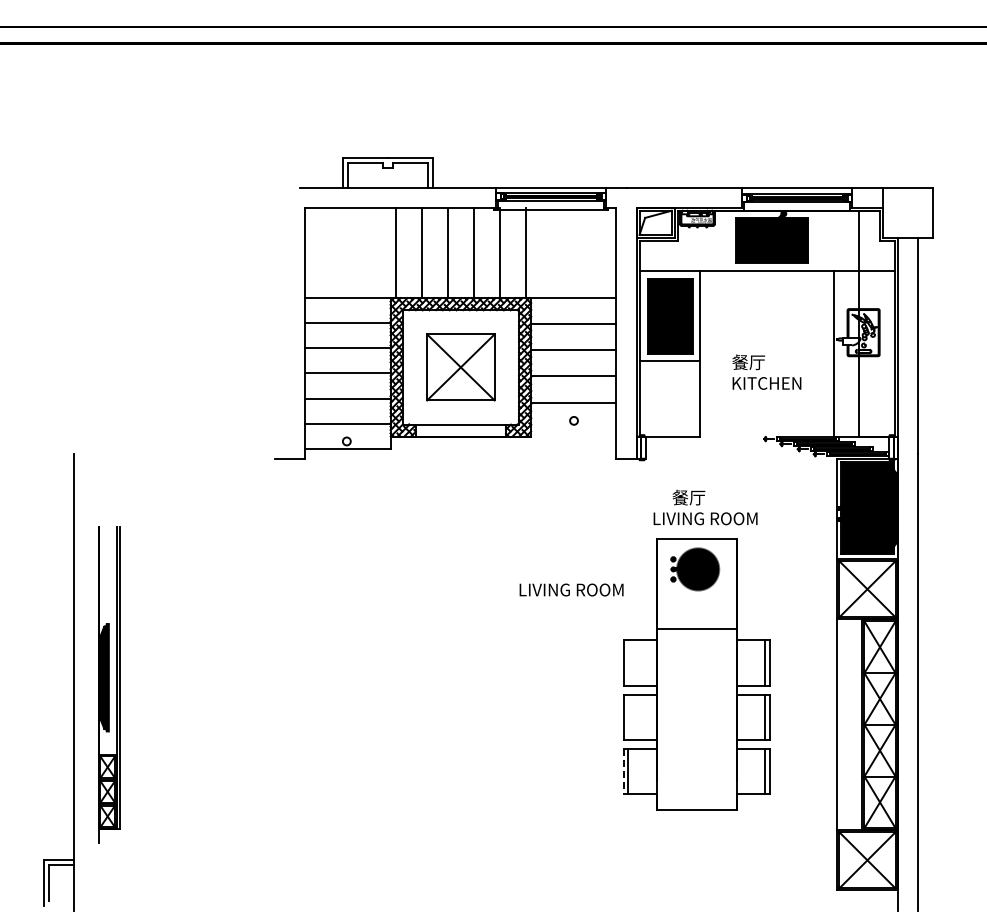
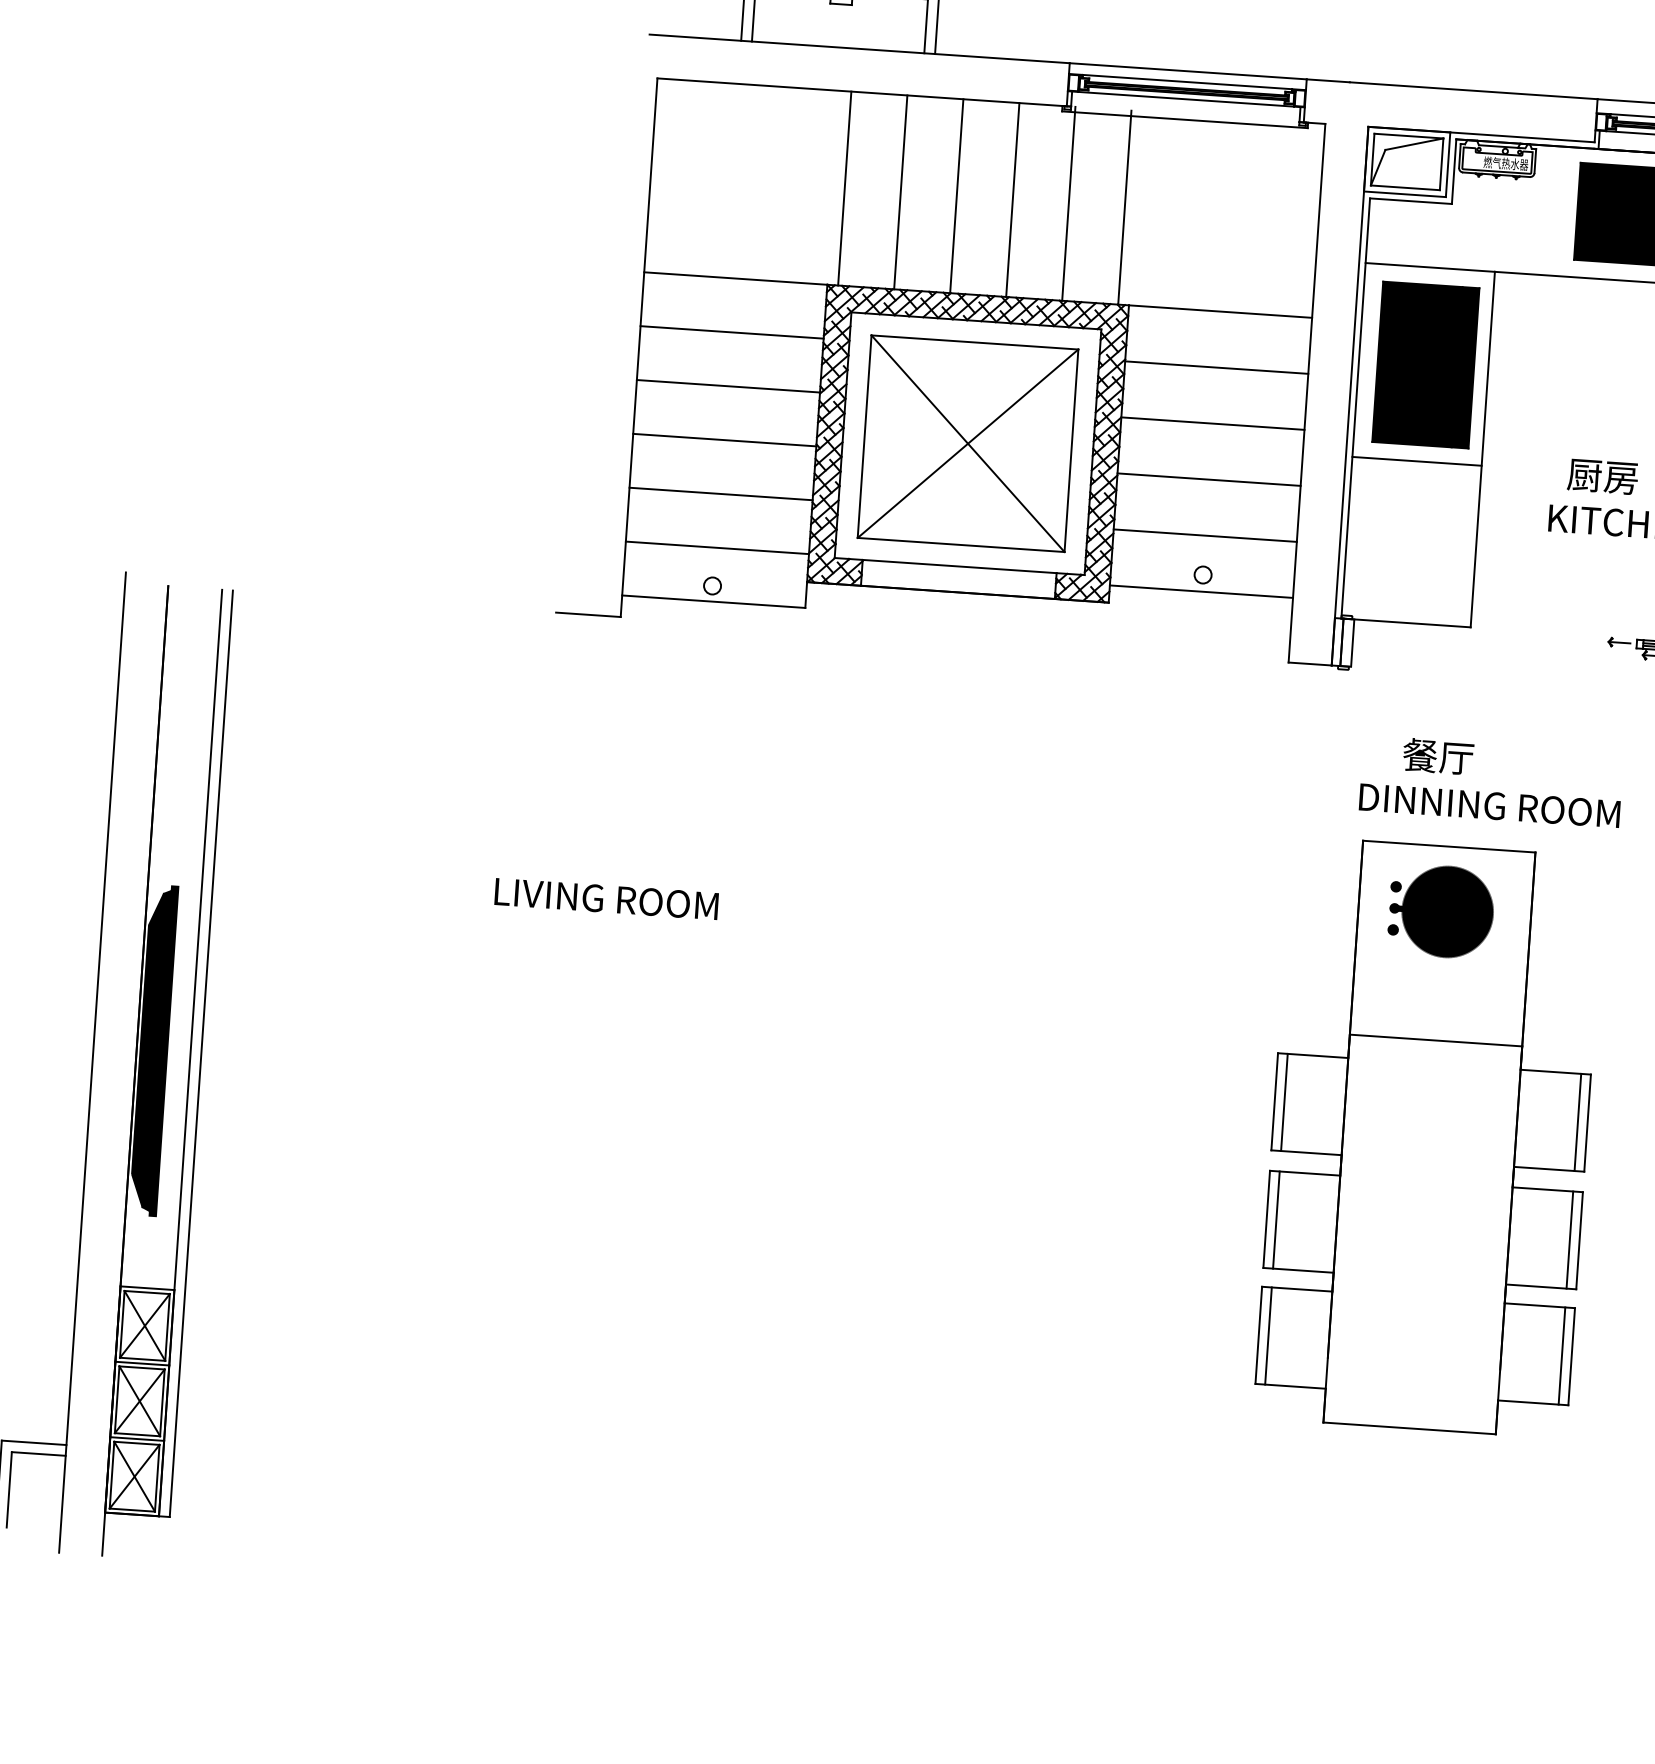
text: (752, 362) -> (1594, 475), 餐厅 -> 厨房
part: (460, 367) -> (967, 443), size x1.43
line: (573, 428) -> (1200, 591), added
text: (714, 518) -> (1490, 805), LIVING ROOM -> DINNING ROOM
text: (571, 589) -> (606, 897), moved
line: (628, 662) -> (1284, 1101), added
part: (109, 684) -> (167, 1072), size x1.43
line: (628, 717) -> (1276, 1219), added
line: (623, 771) -> (1257, 1334), dashed -> solid

